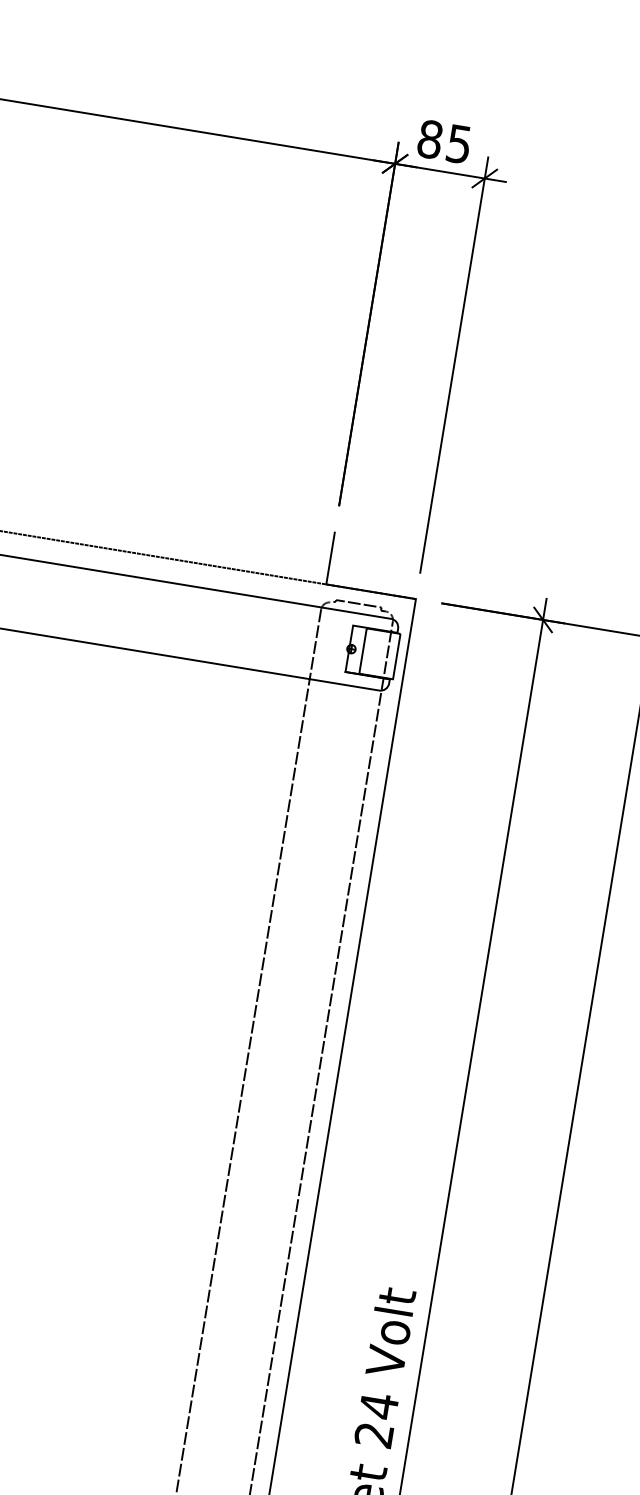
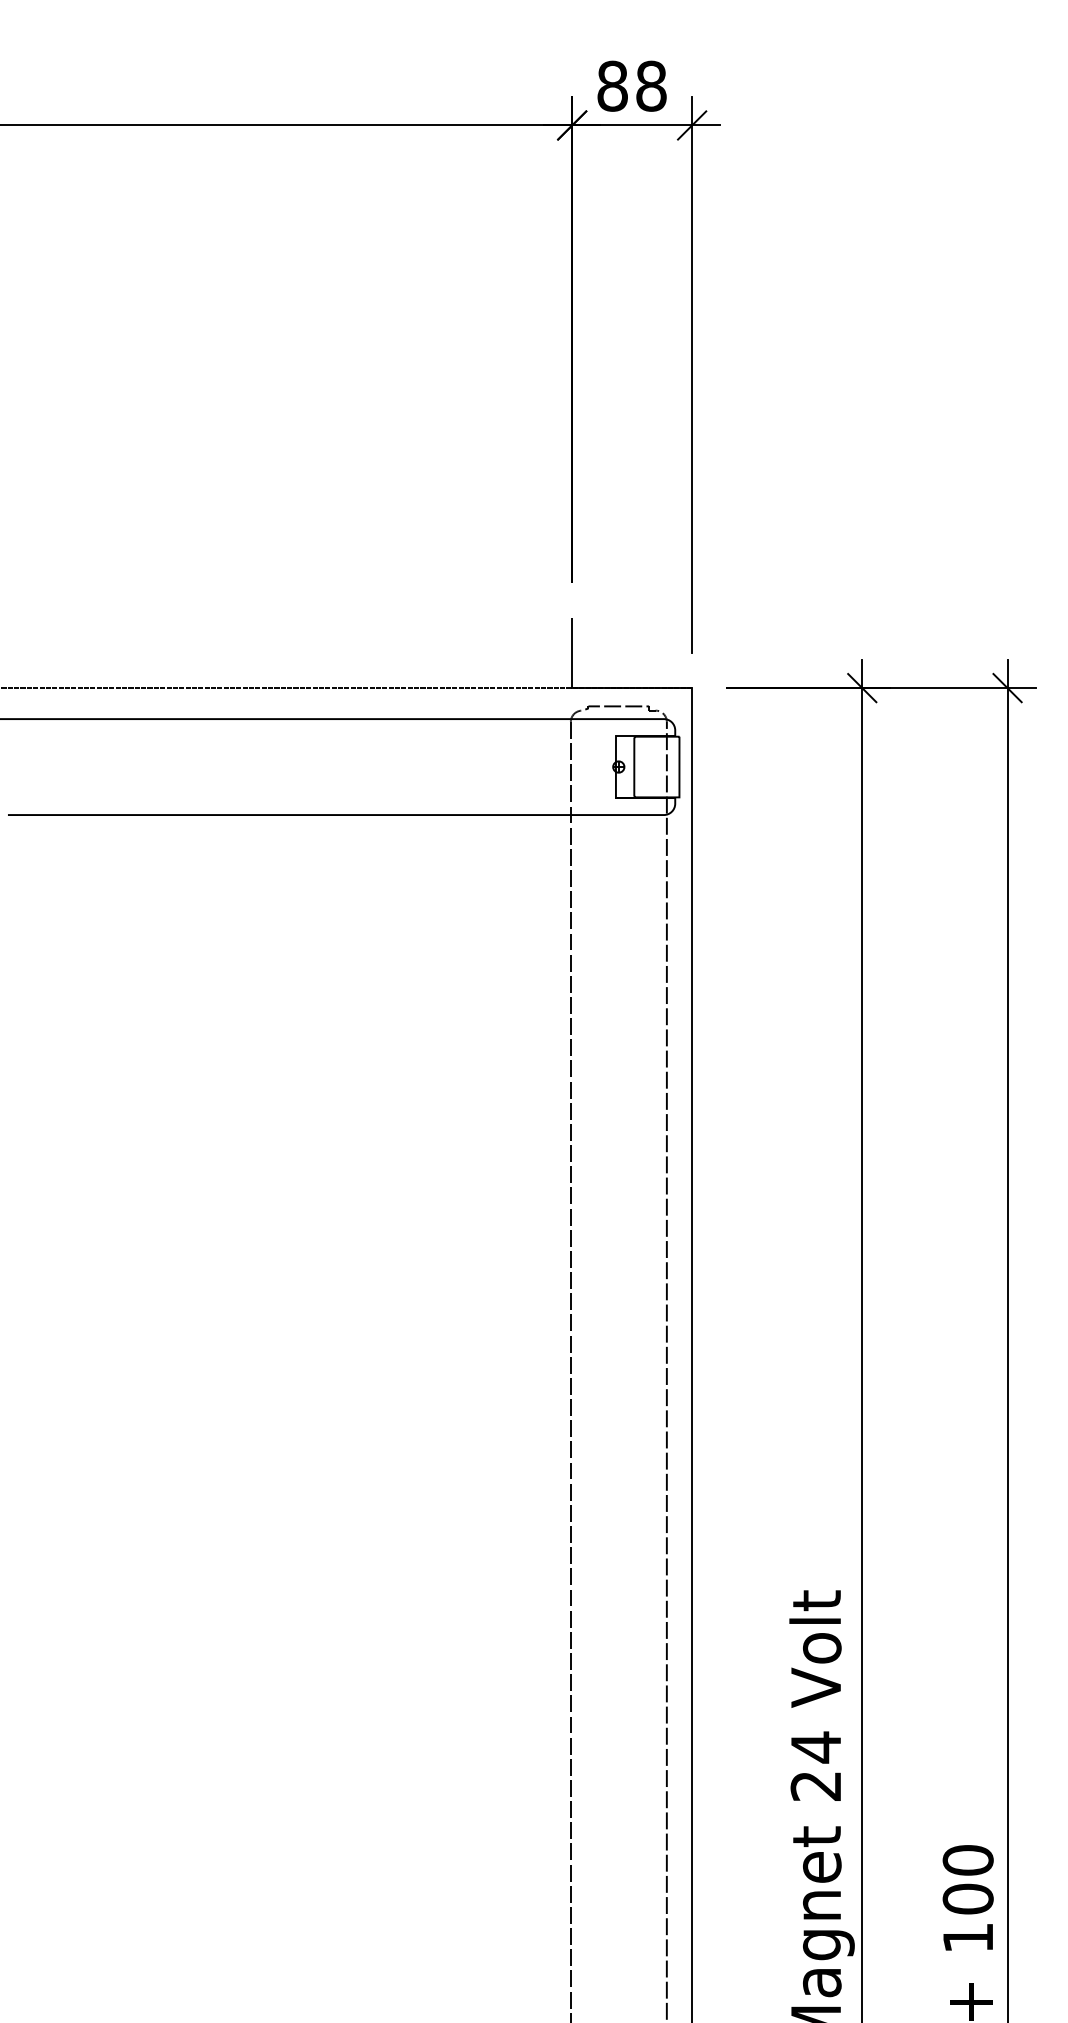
text: (459, 143) -> (651, 85), 85 -> 88

